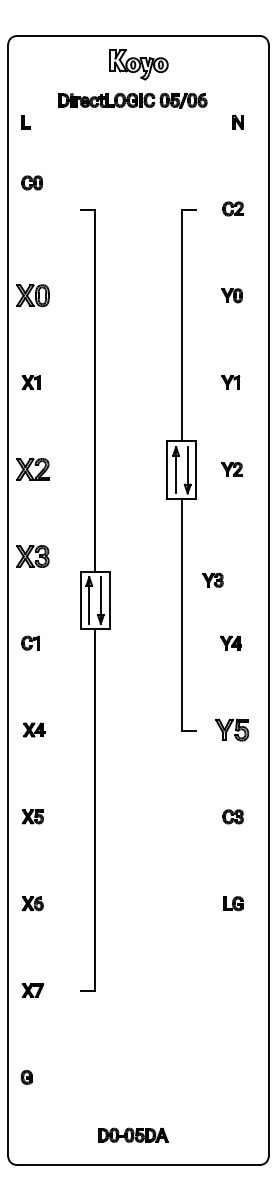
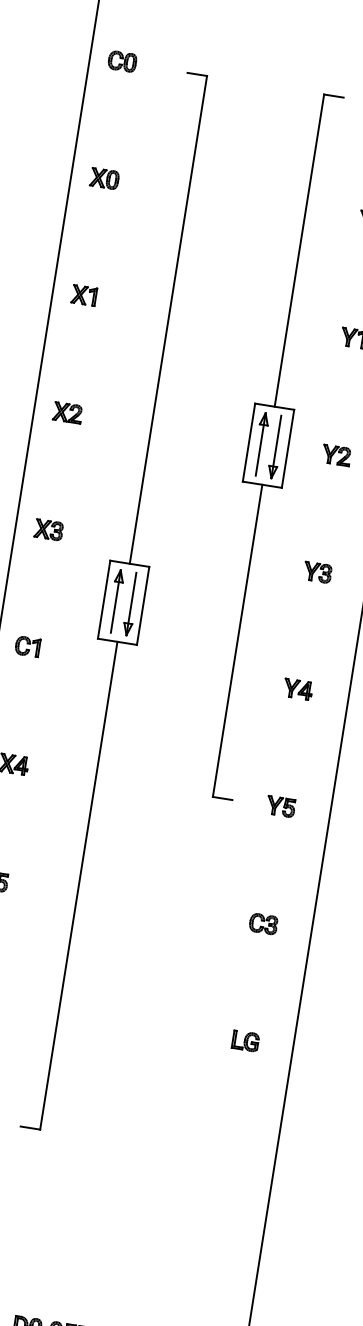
part: (31, 182) -> (121, 60), moved
part: (32, 295) -> (104, 178), size x0.62
part: (32, 469) -> (67, 412), size x0.62
part: (32, 555) -> (48, 528), size x0.62
part: (212, 579) -> (317, 571), moved
part: (232, 729) -> (281, 806), size x0.62

